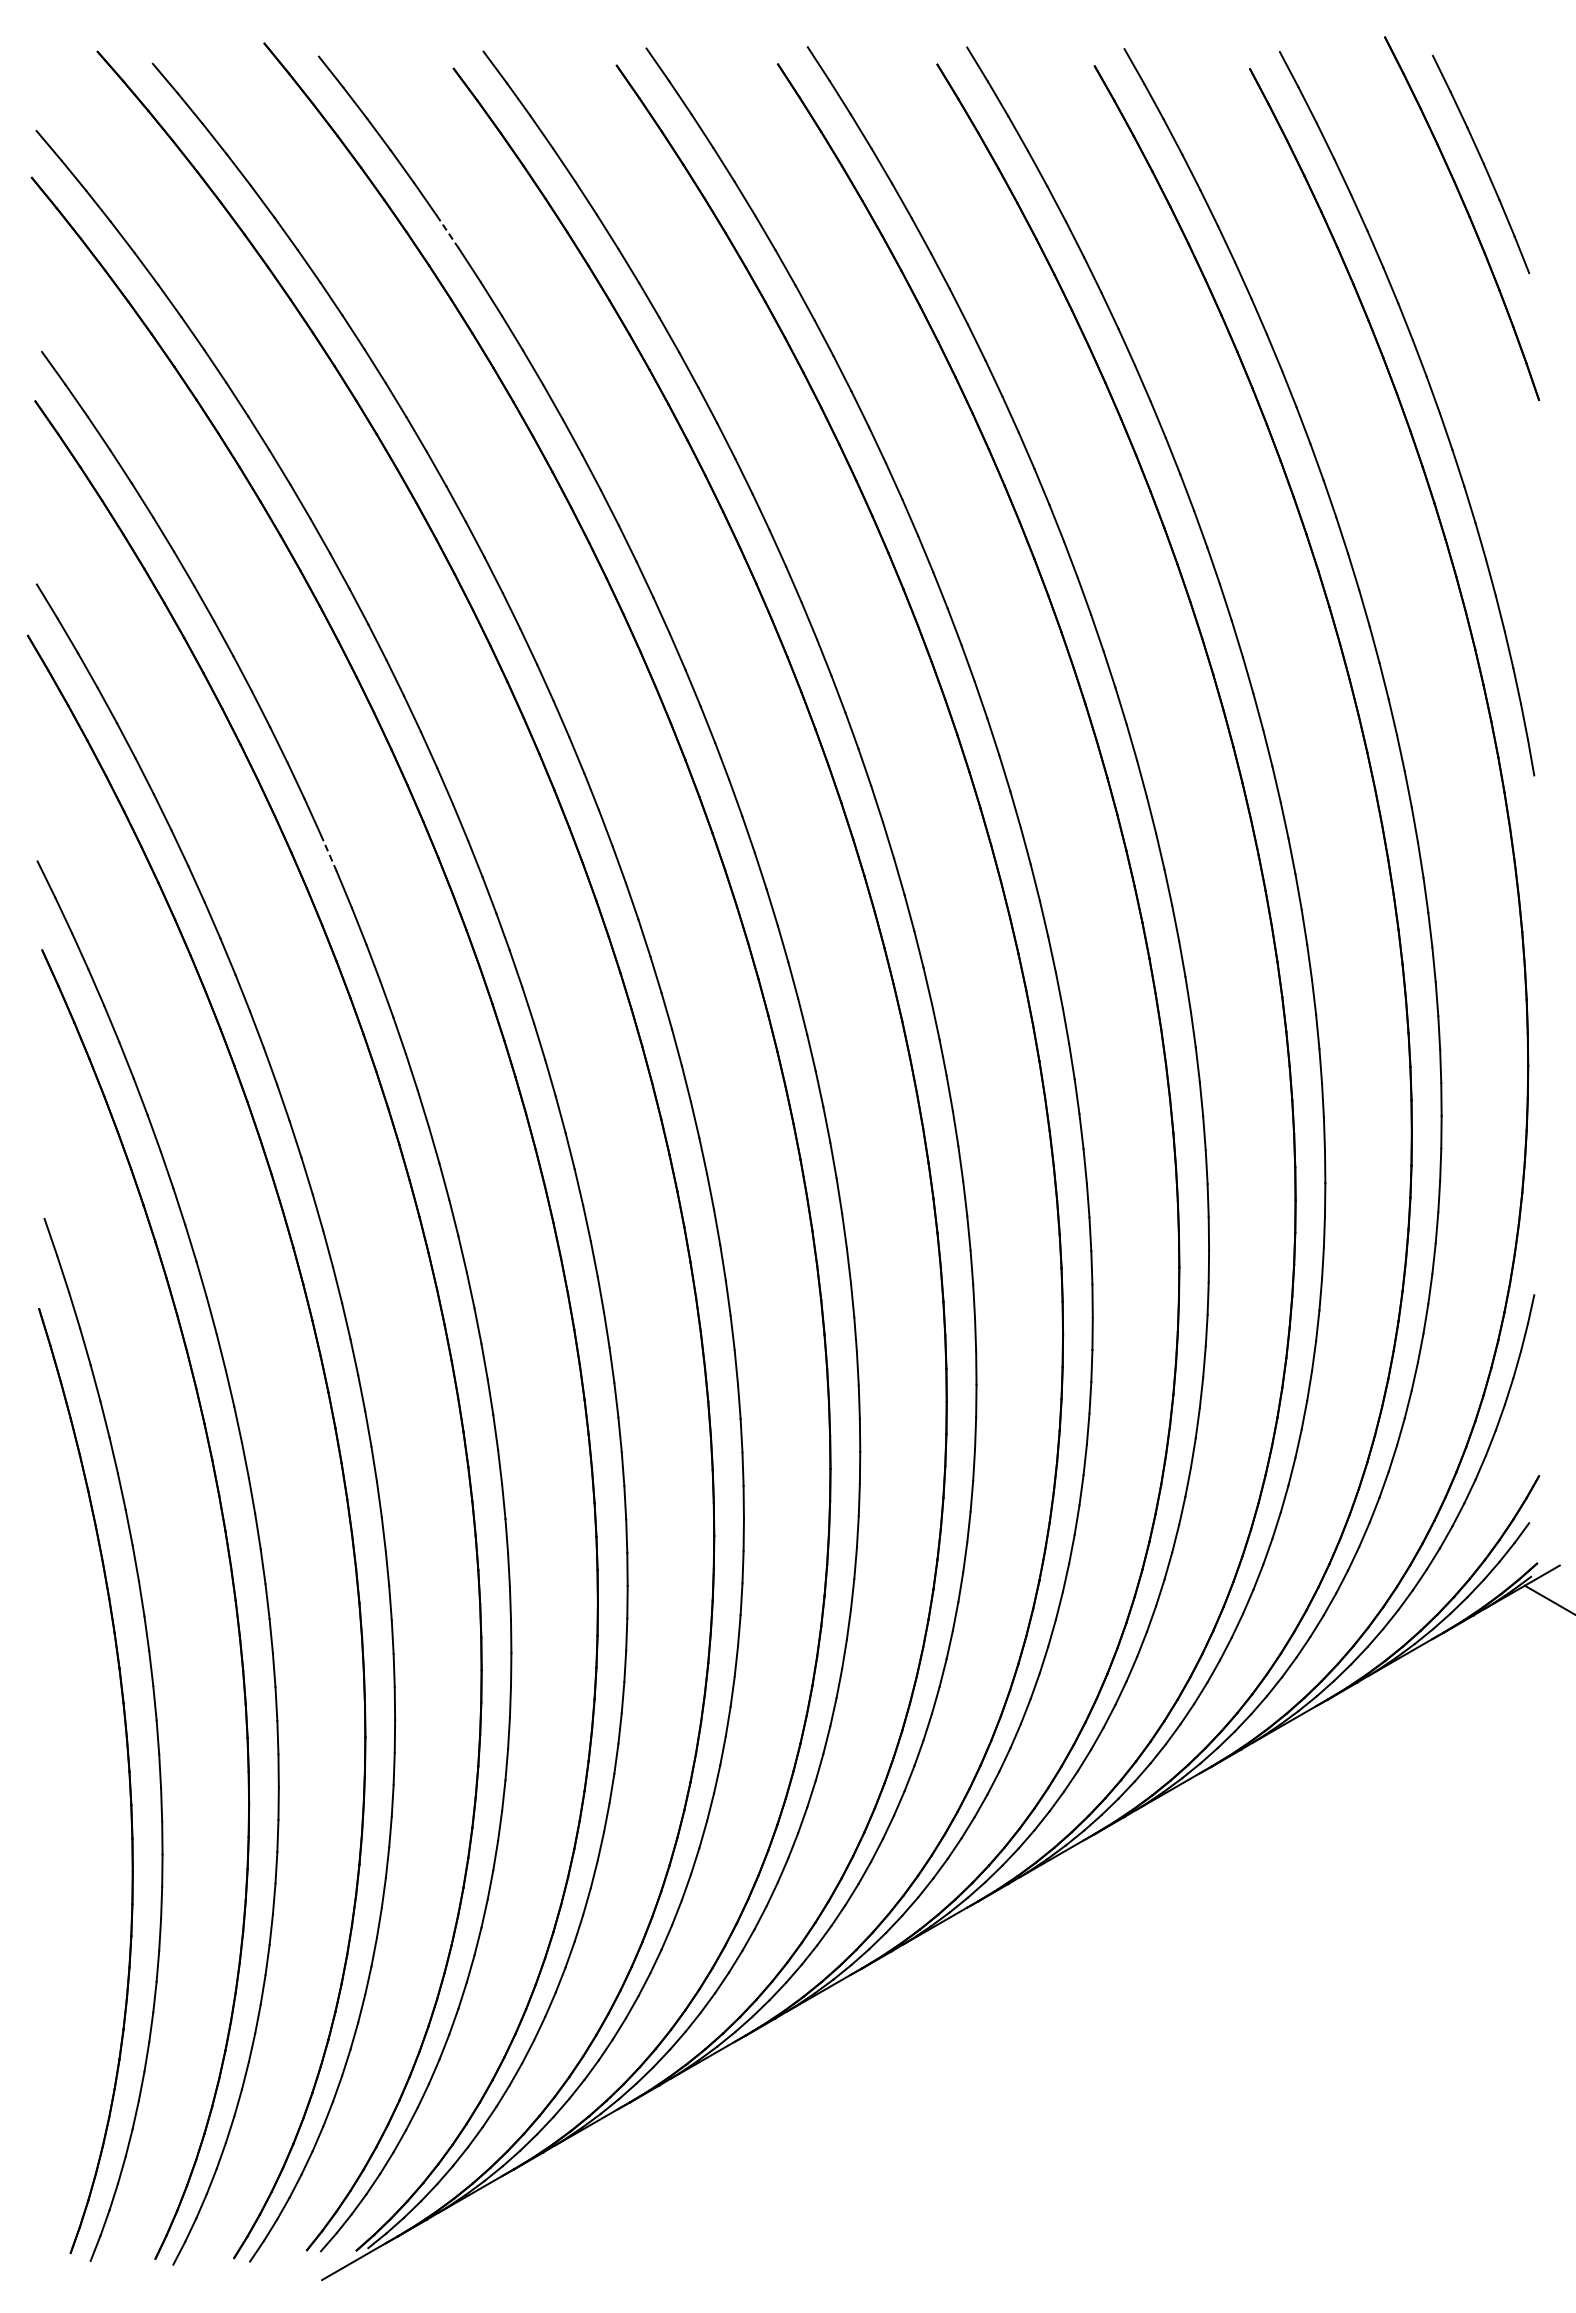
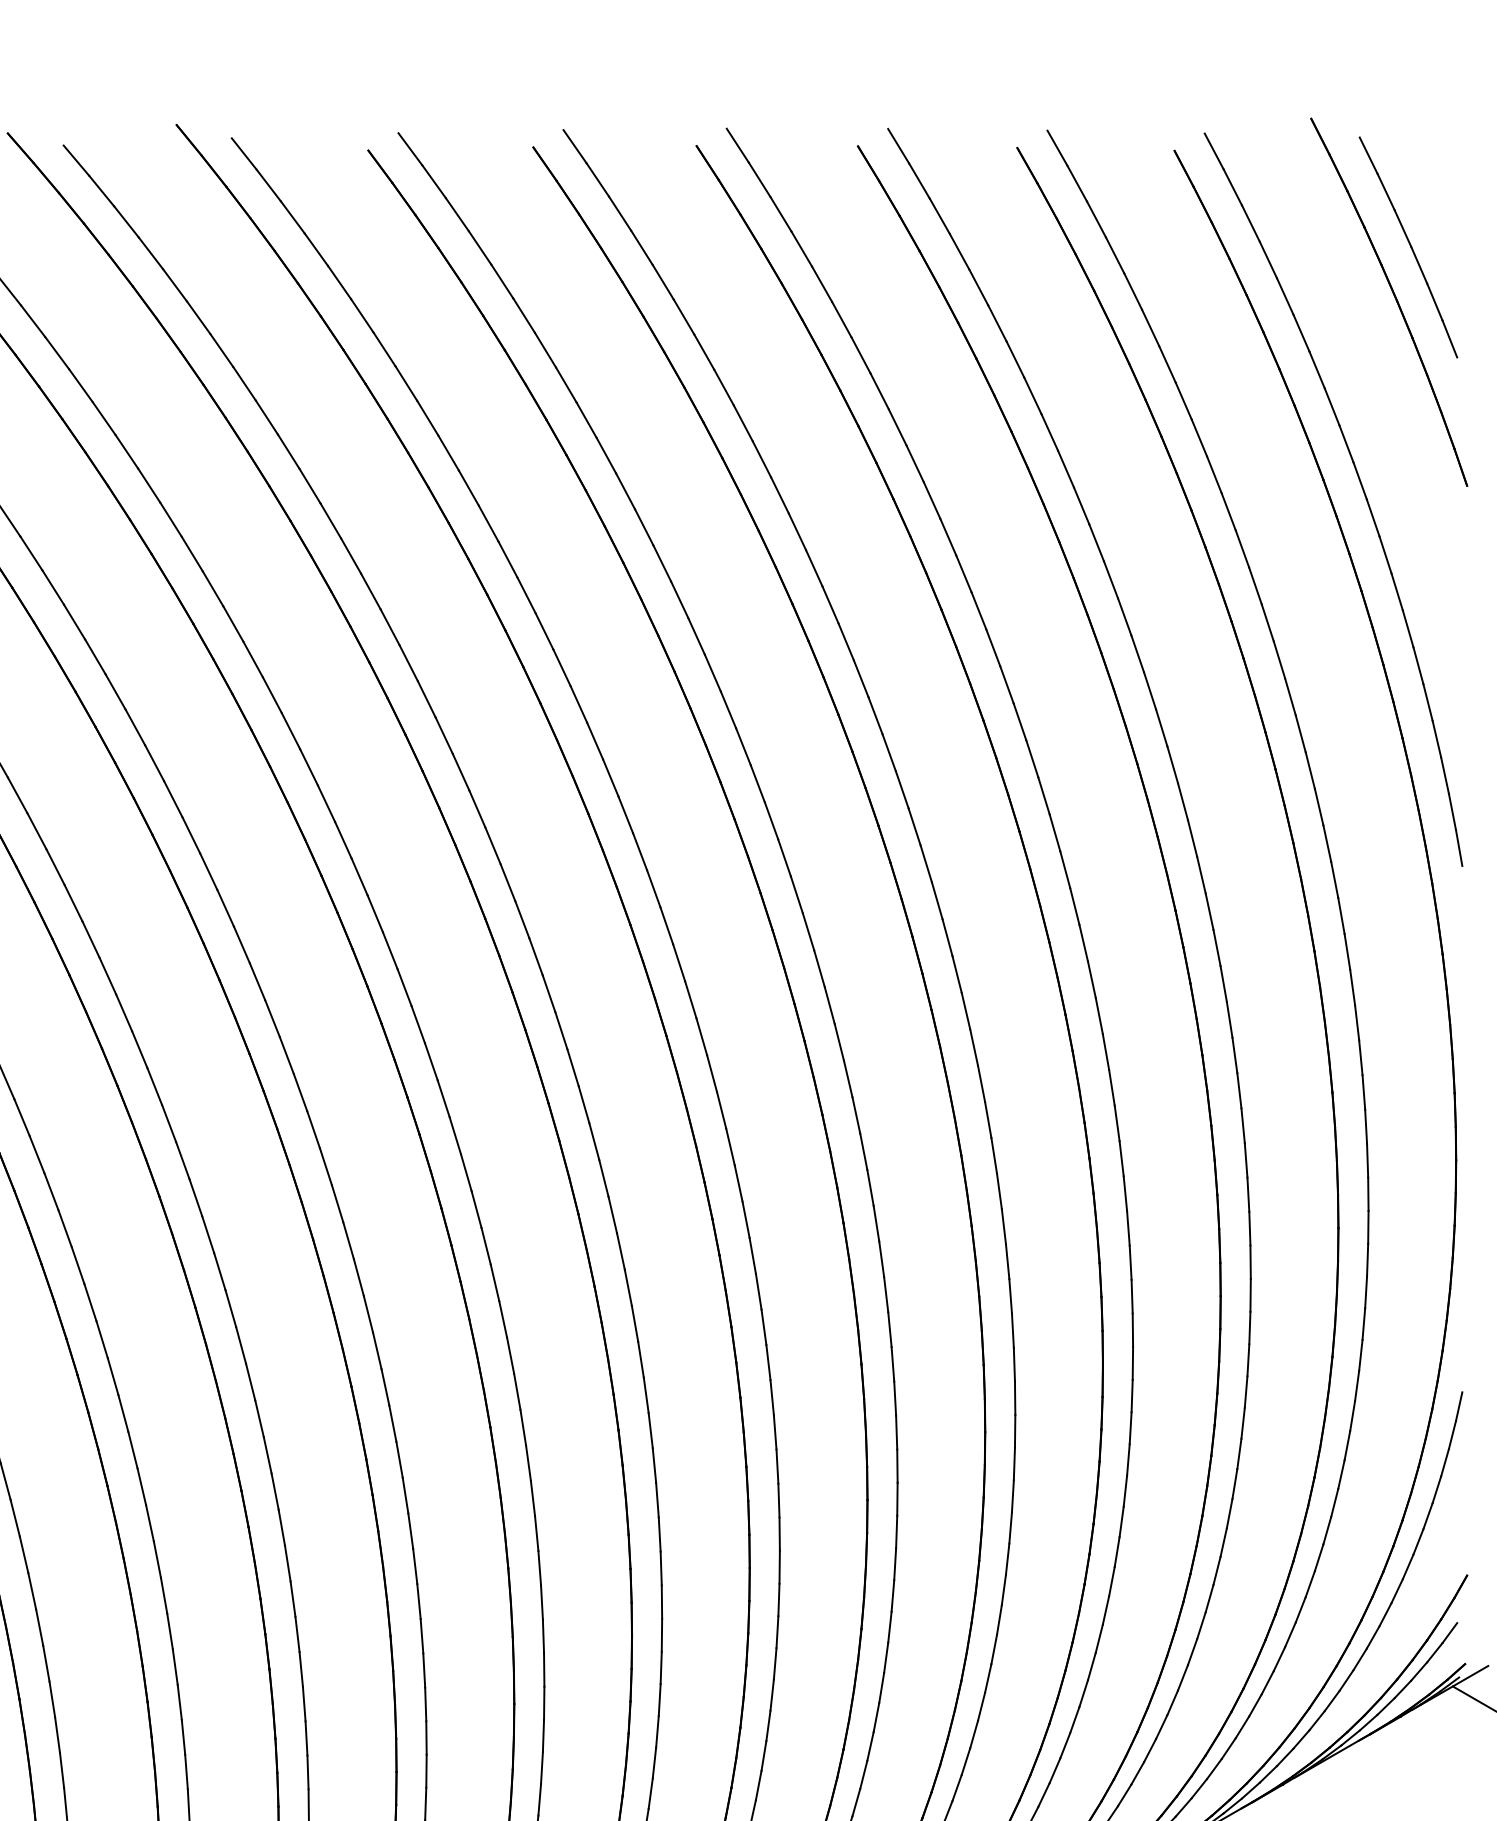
line: (447, 232) -> (361, 316), dashed -> solid
line: (328, 853) -> (241, 945), dashed -> solid

